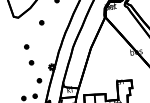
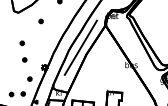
line: (84, 42) -> (80, 47), added

